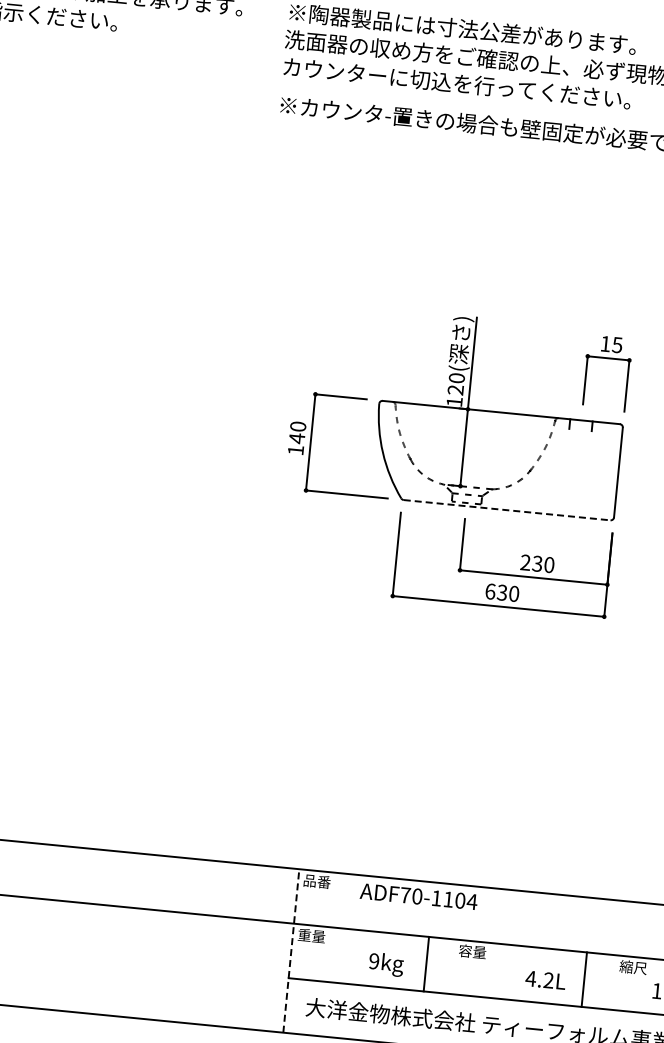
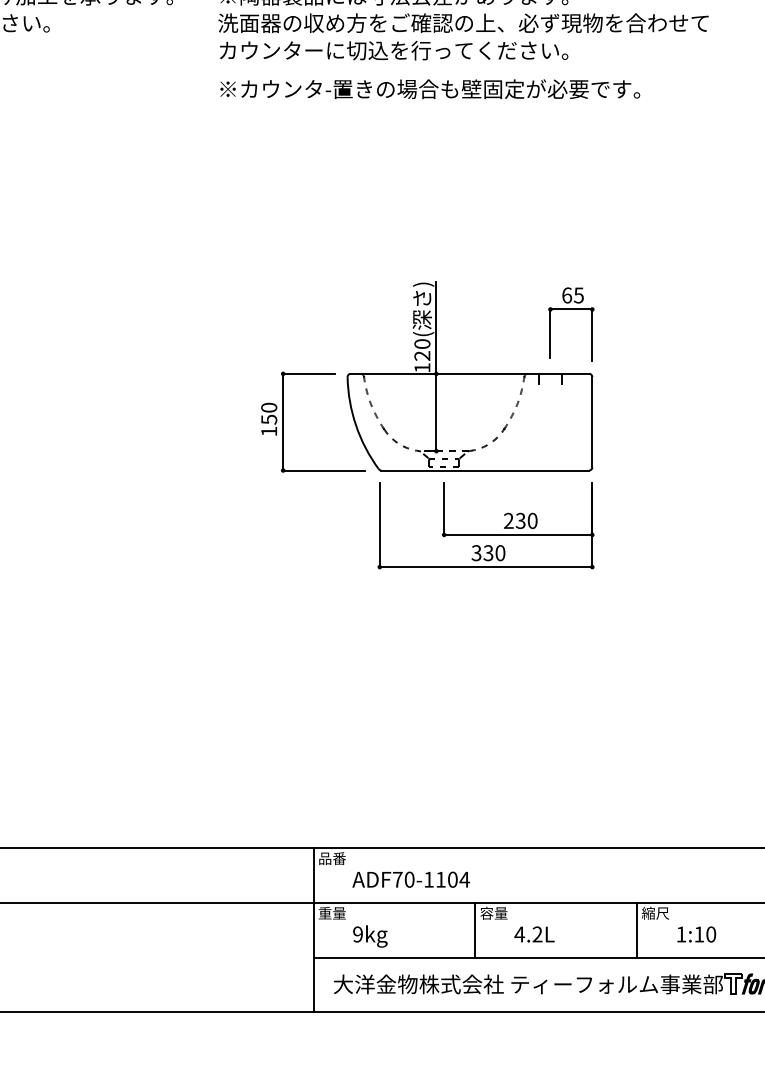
text: (606, 344) -> (567, 295), 15 -> 65
text: (297, 438) -> (269, 419), 140 -> 150
line: (507, 510) -> (485, 470), dashed -> solid
text: (490, 591) -> (476, 553), 630 -> 330
text: (419, 896) -> (411, 879), moved
line: (291, 950) -> (313, 929), dashed -> solid
line: (426, 963) -> (475, 929), moved
text: (386, 964) -> (370, 936), moved
line: (584, 978) -> (636, 929), moved
text: (545, 980) -> (534, 934), moved

